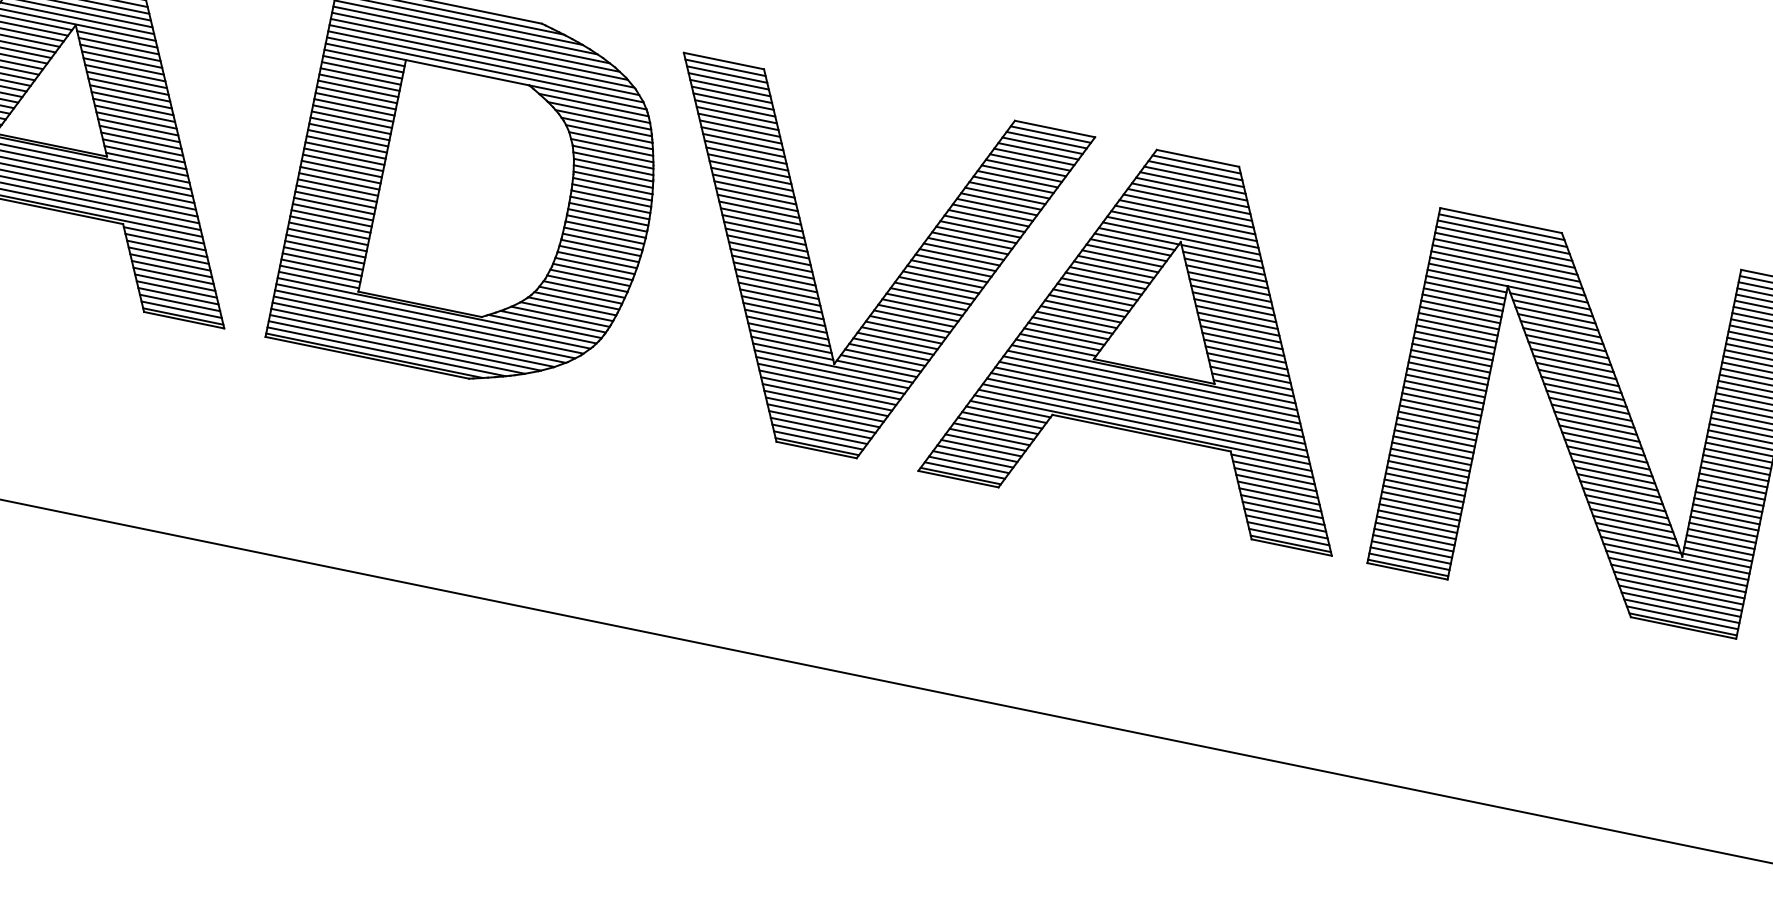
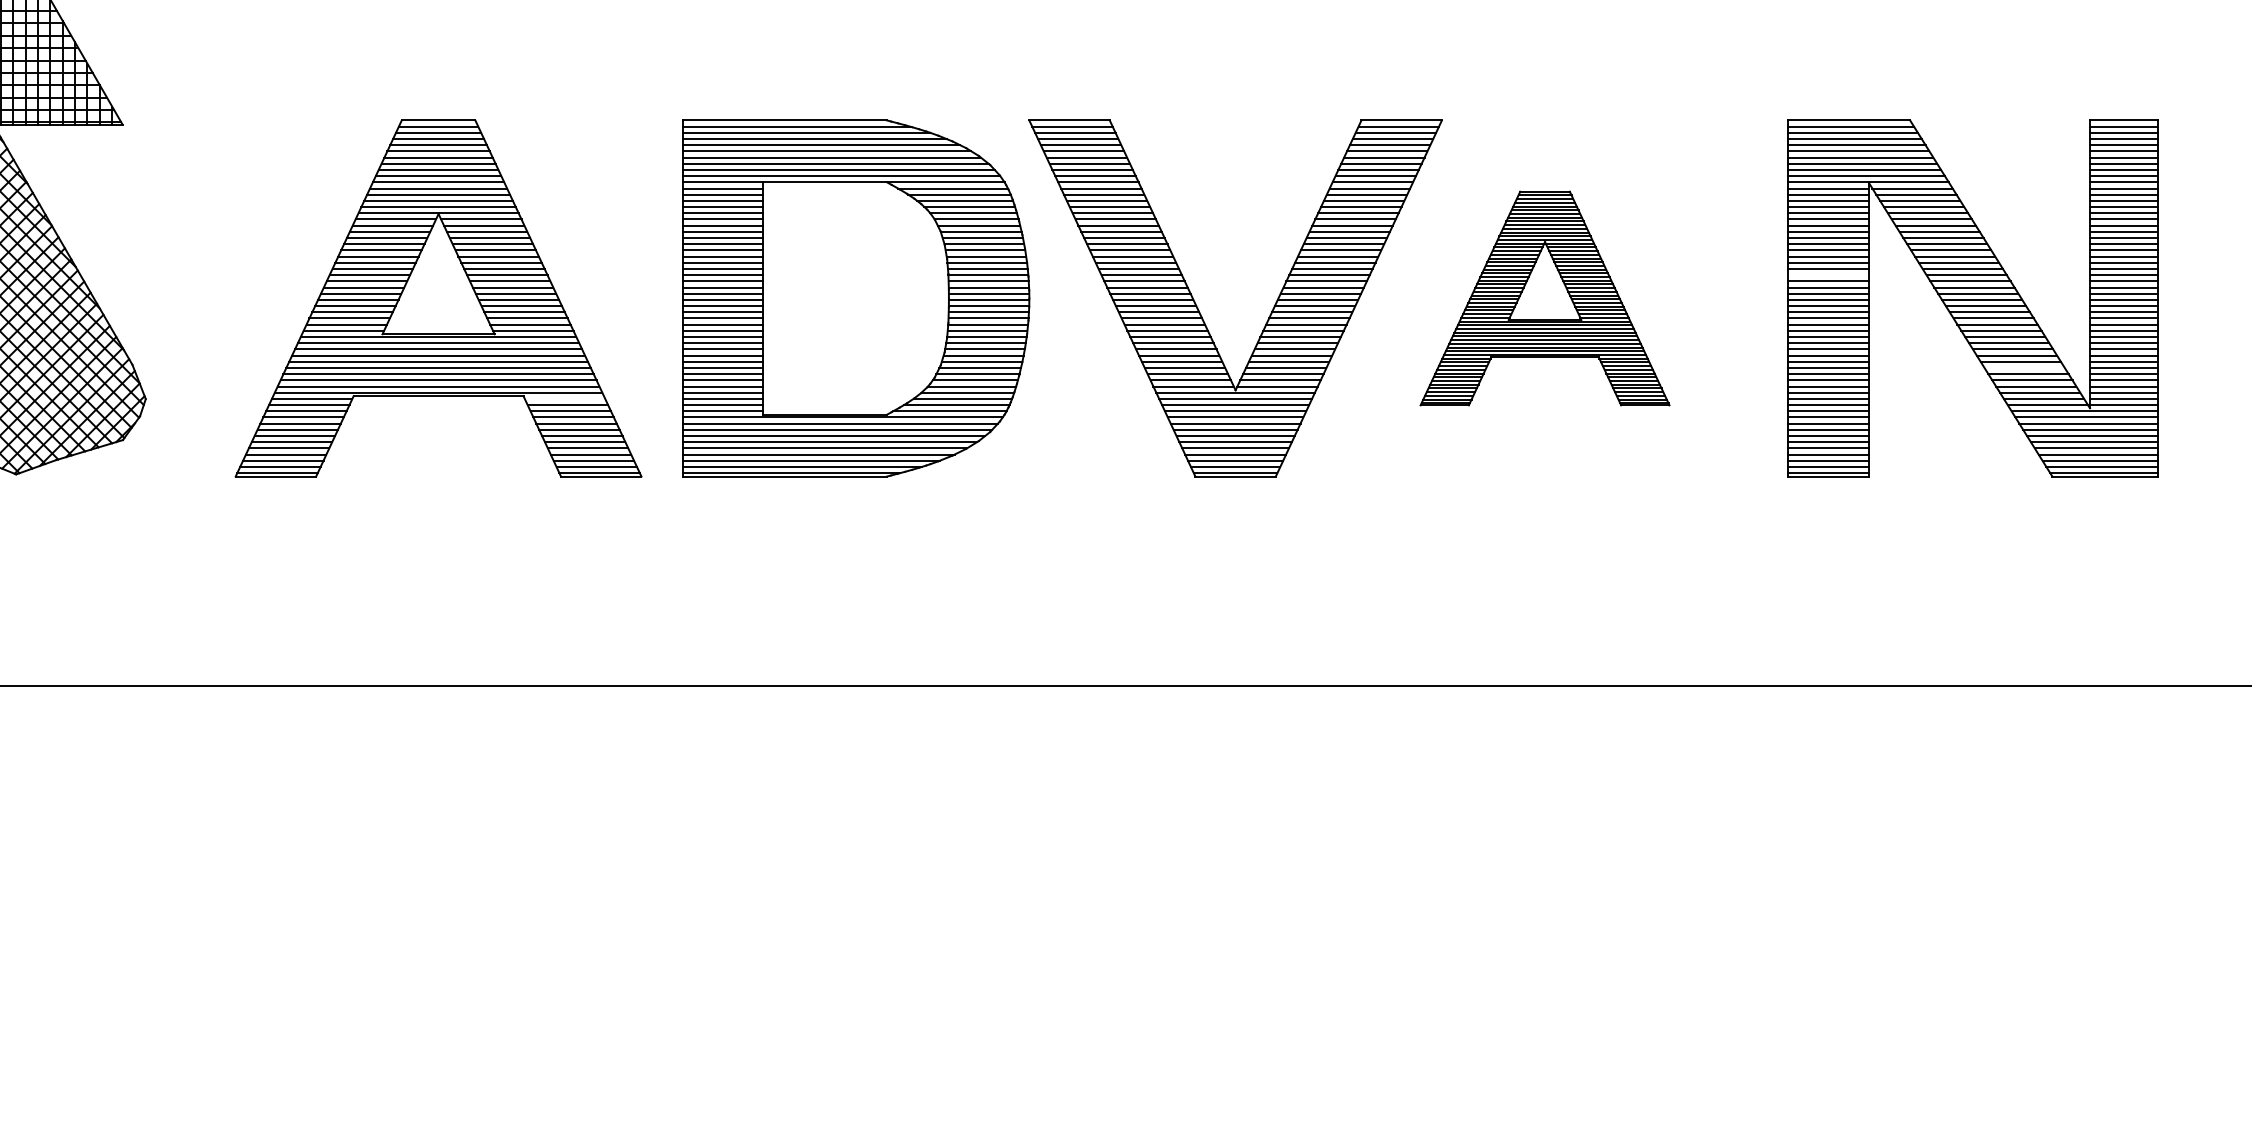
line: (163, 234) -> (564, 398), removed
part: (1160, 335) -> (1544, 298), size x0.6
line: (1448, 370) -> (1828, 275), removed
line: (1625, 502) -> (2024, 367), removed

